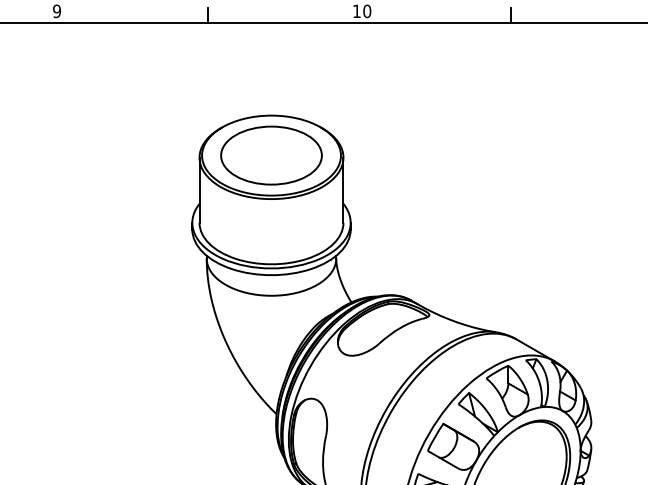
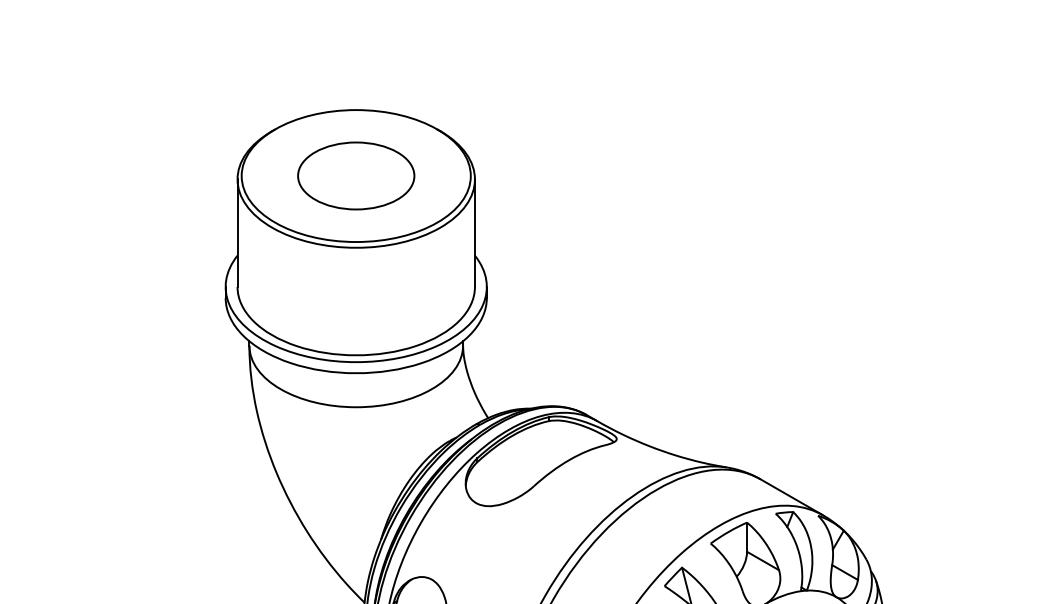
part: (271, 155) -> (356, 175), size x0.7

